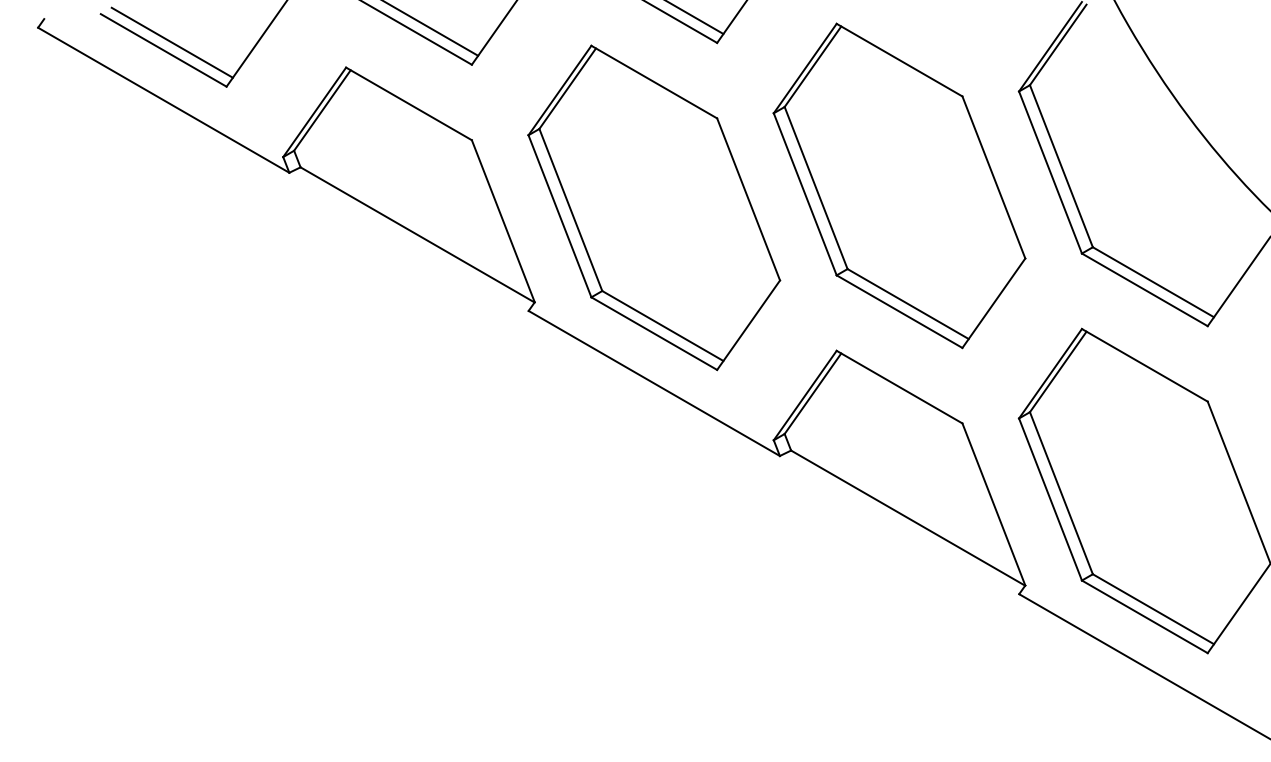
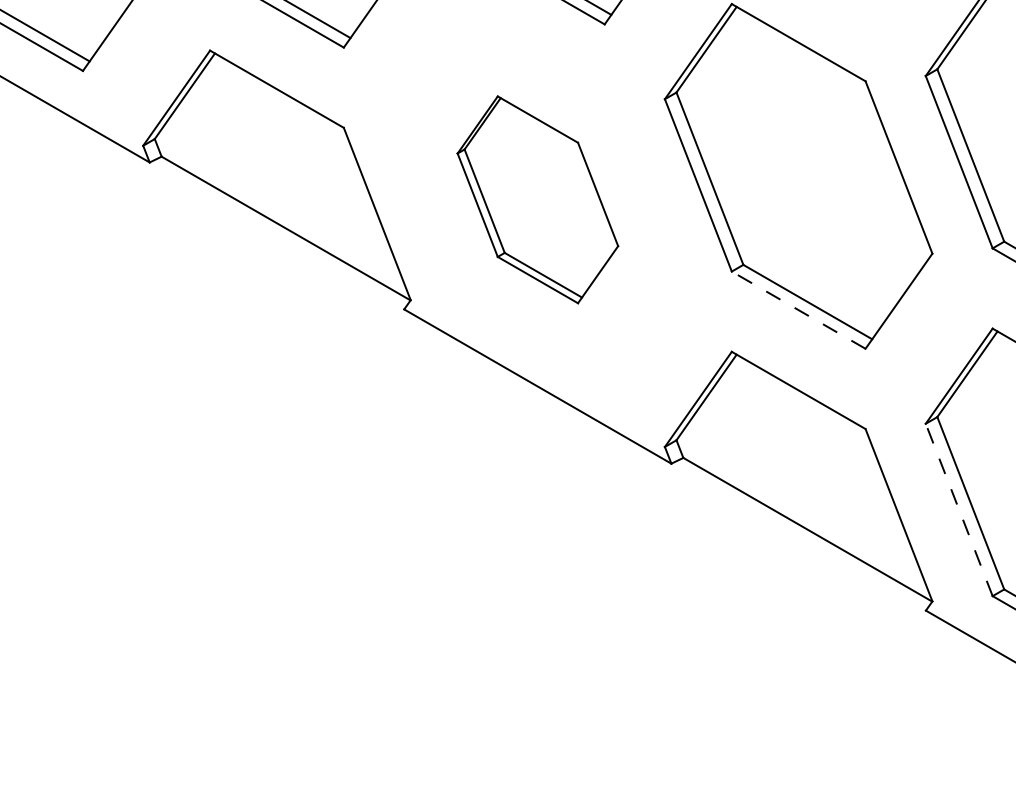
part: (654, 207) -> (538, 199), size x0.6
line: (899, 311) -> (798, 310), solid -> dashed
line: (1050, 499) -> (959, 509), solid -> dashed

